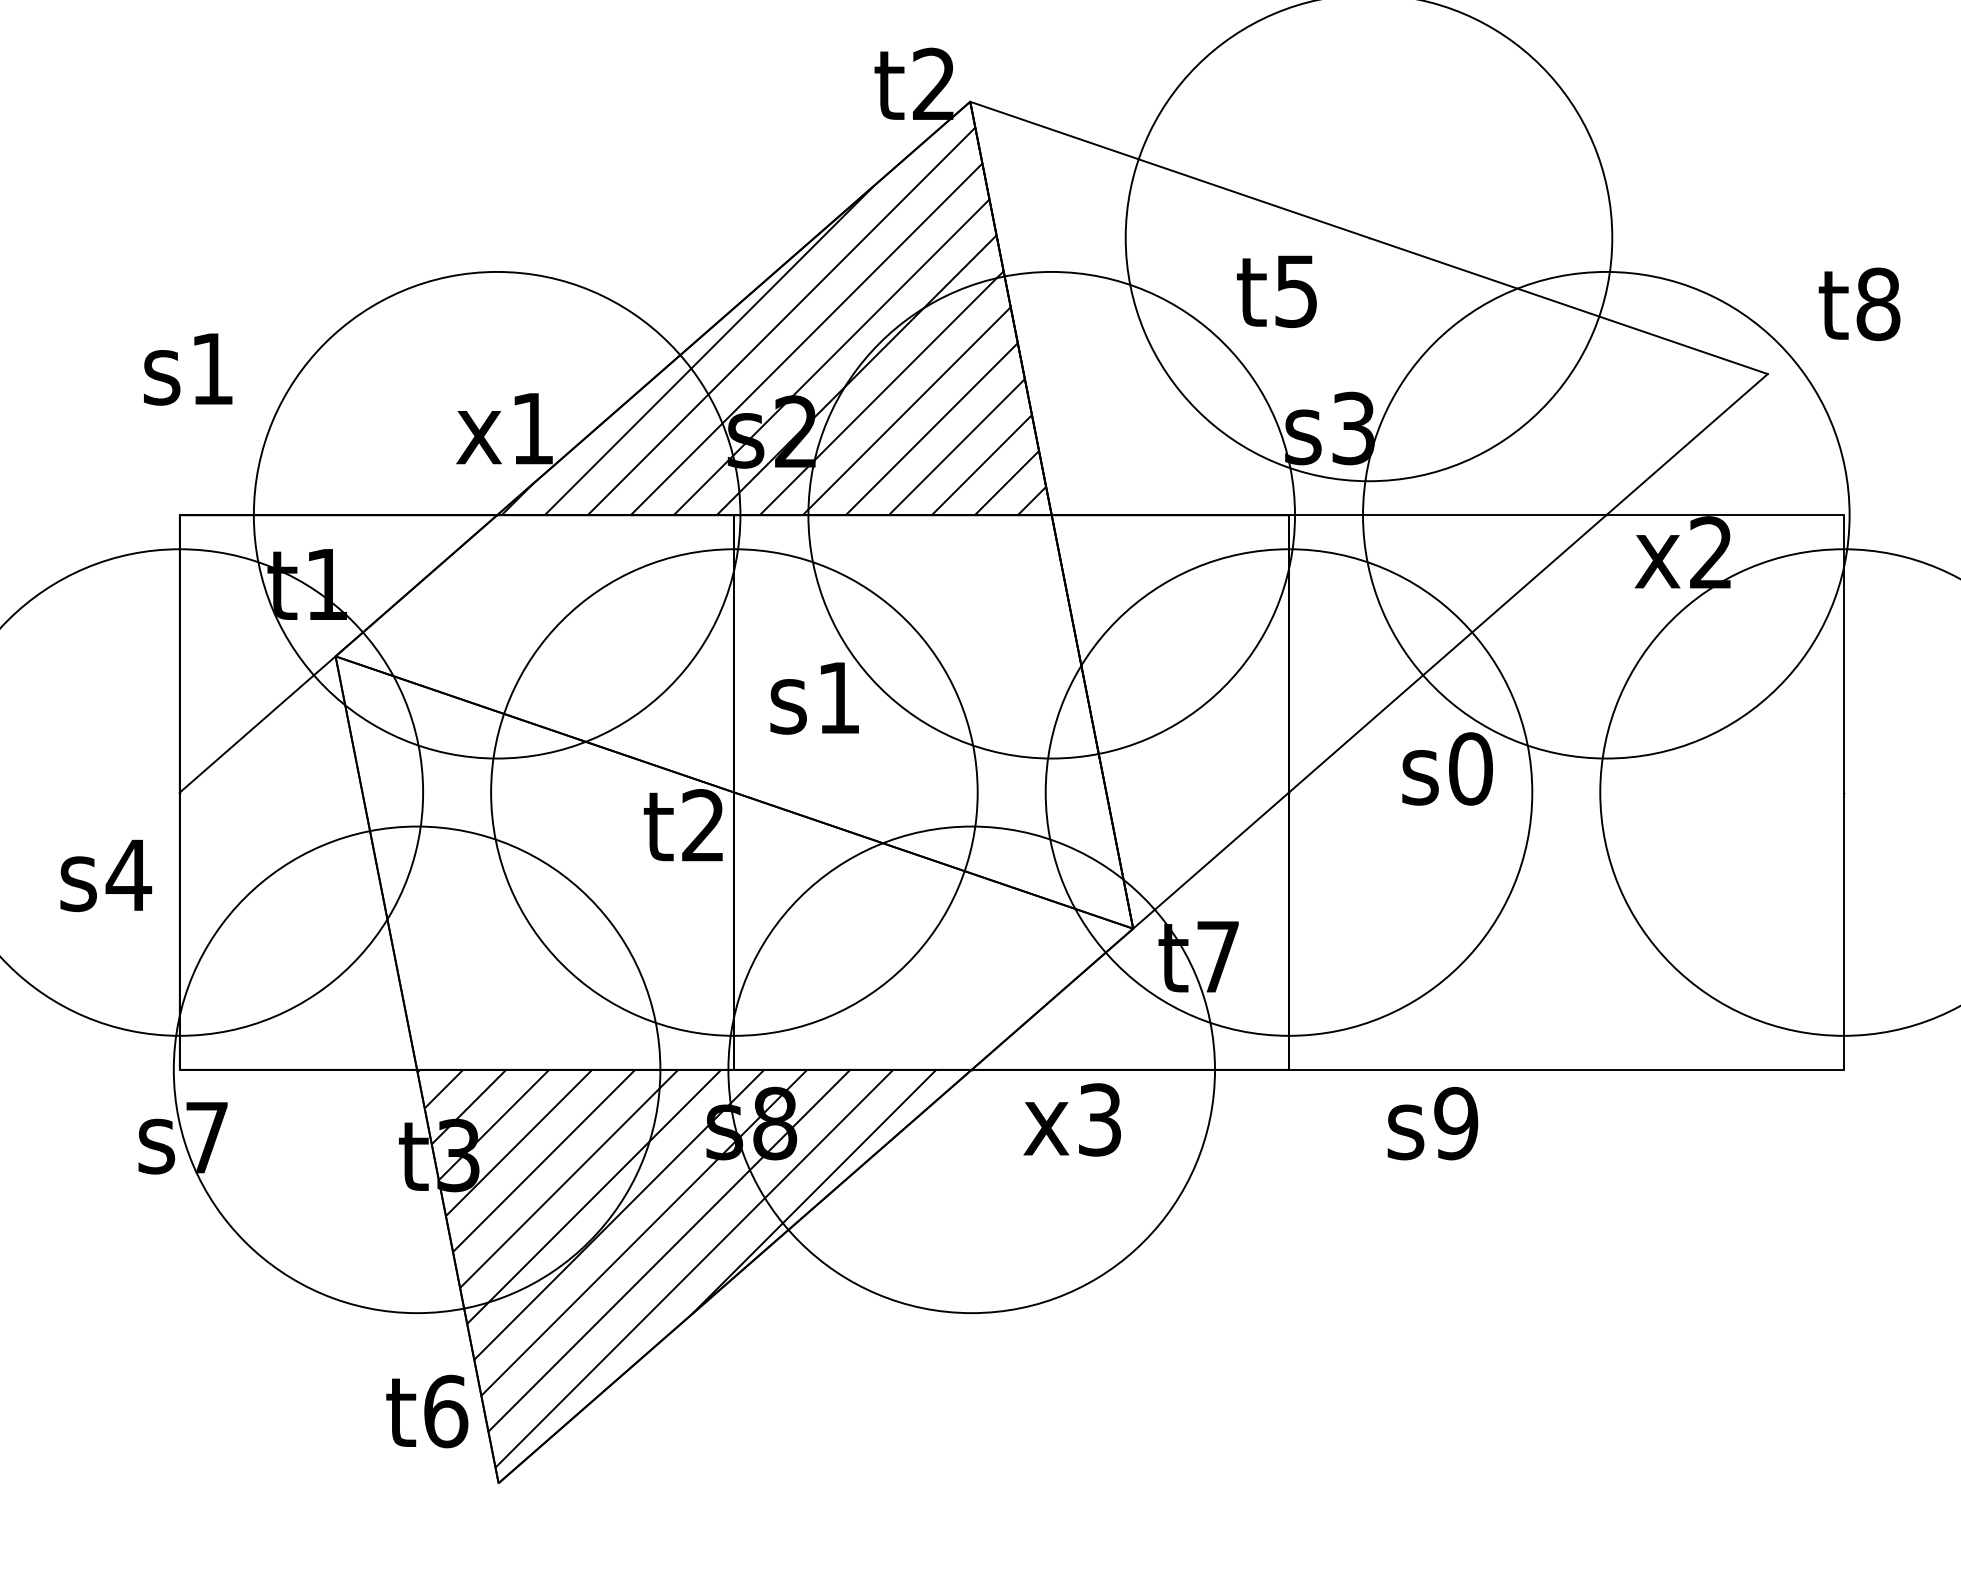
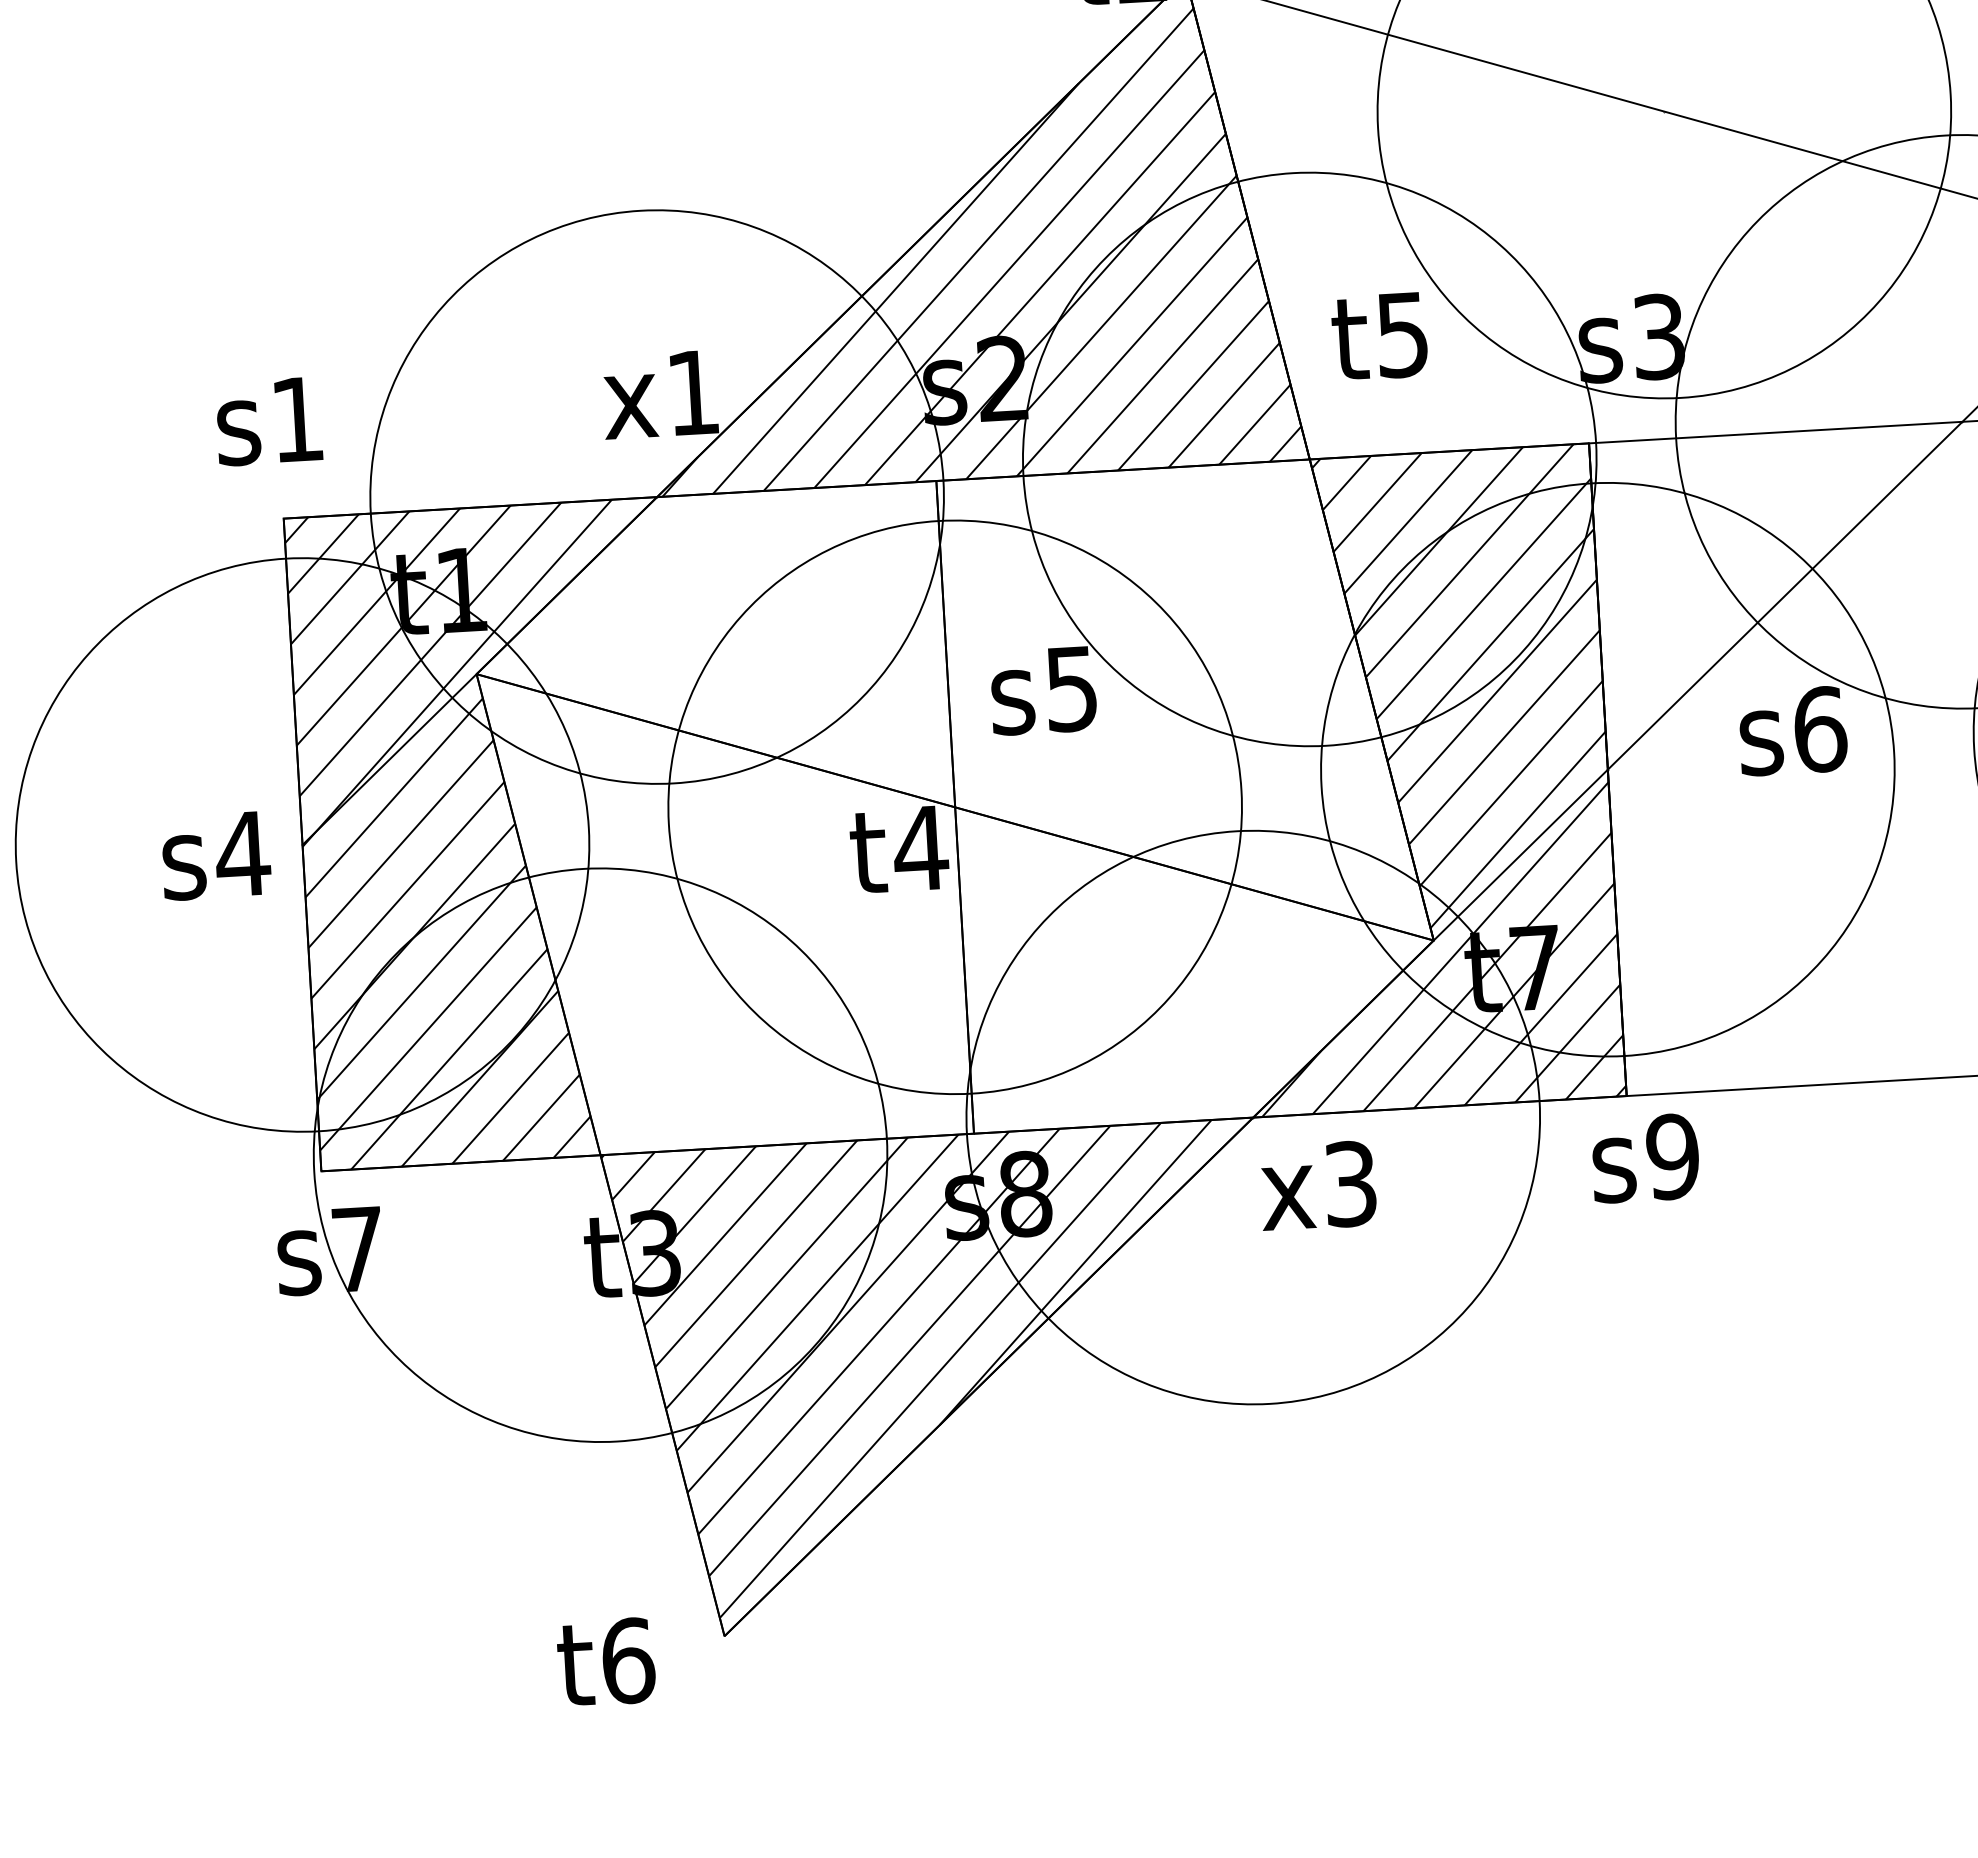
text: (1276, 291) -> (1379, 336), moved
text: (188, 369) -> (269, 421), moved
text: (838, 698) -> (1071, 689), s1 -> s5
text: (1471, 768) -> (1820, 729), s0 -> s6
hatch: (318, 792) -> (465, 835), added
hatch: (1134, 792) -> (1426, 780), added
text: (703, 825) -> (921, 848), t2 -> t4
text: (105, 875) -> (215, 855), moved
text: (1071, 1119) -> (1317, 1185), moved
text: (1432, 1123) -> (1645, 1158), moved
text: (427, 1411) -> (606, 1662), moved

